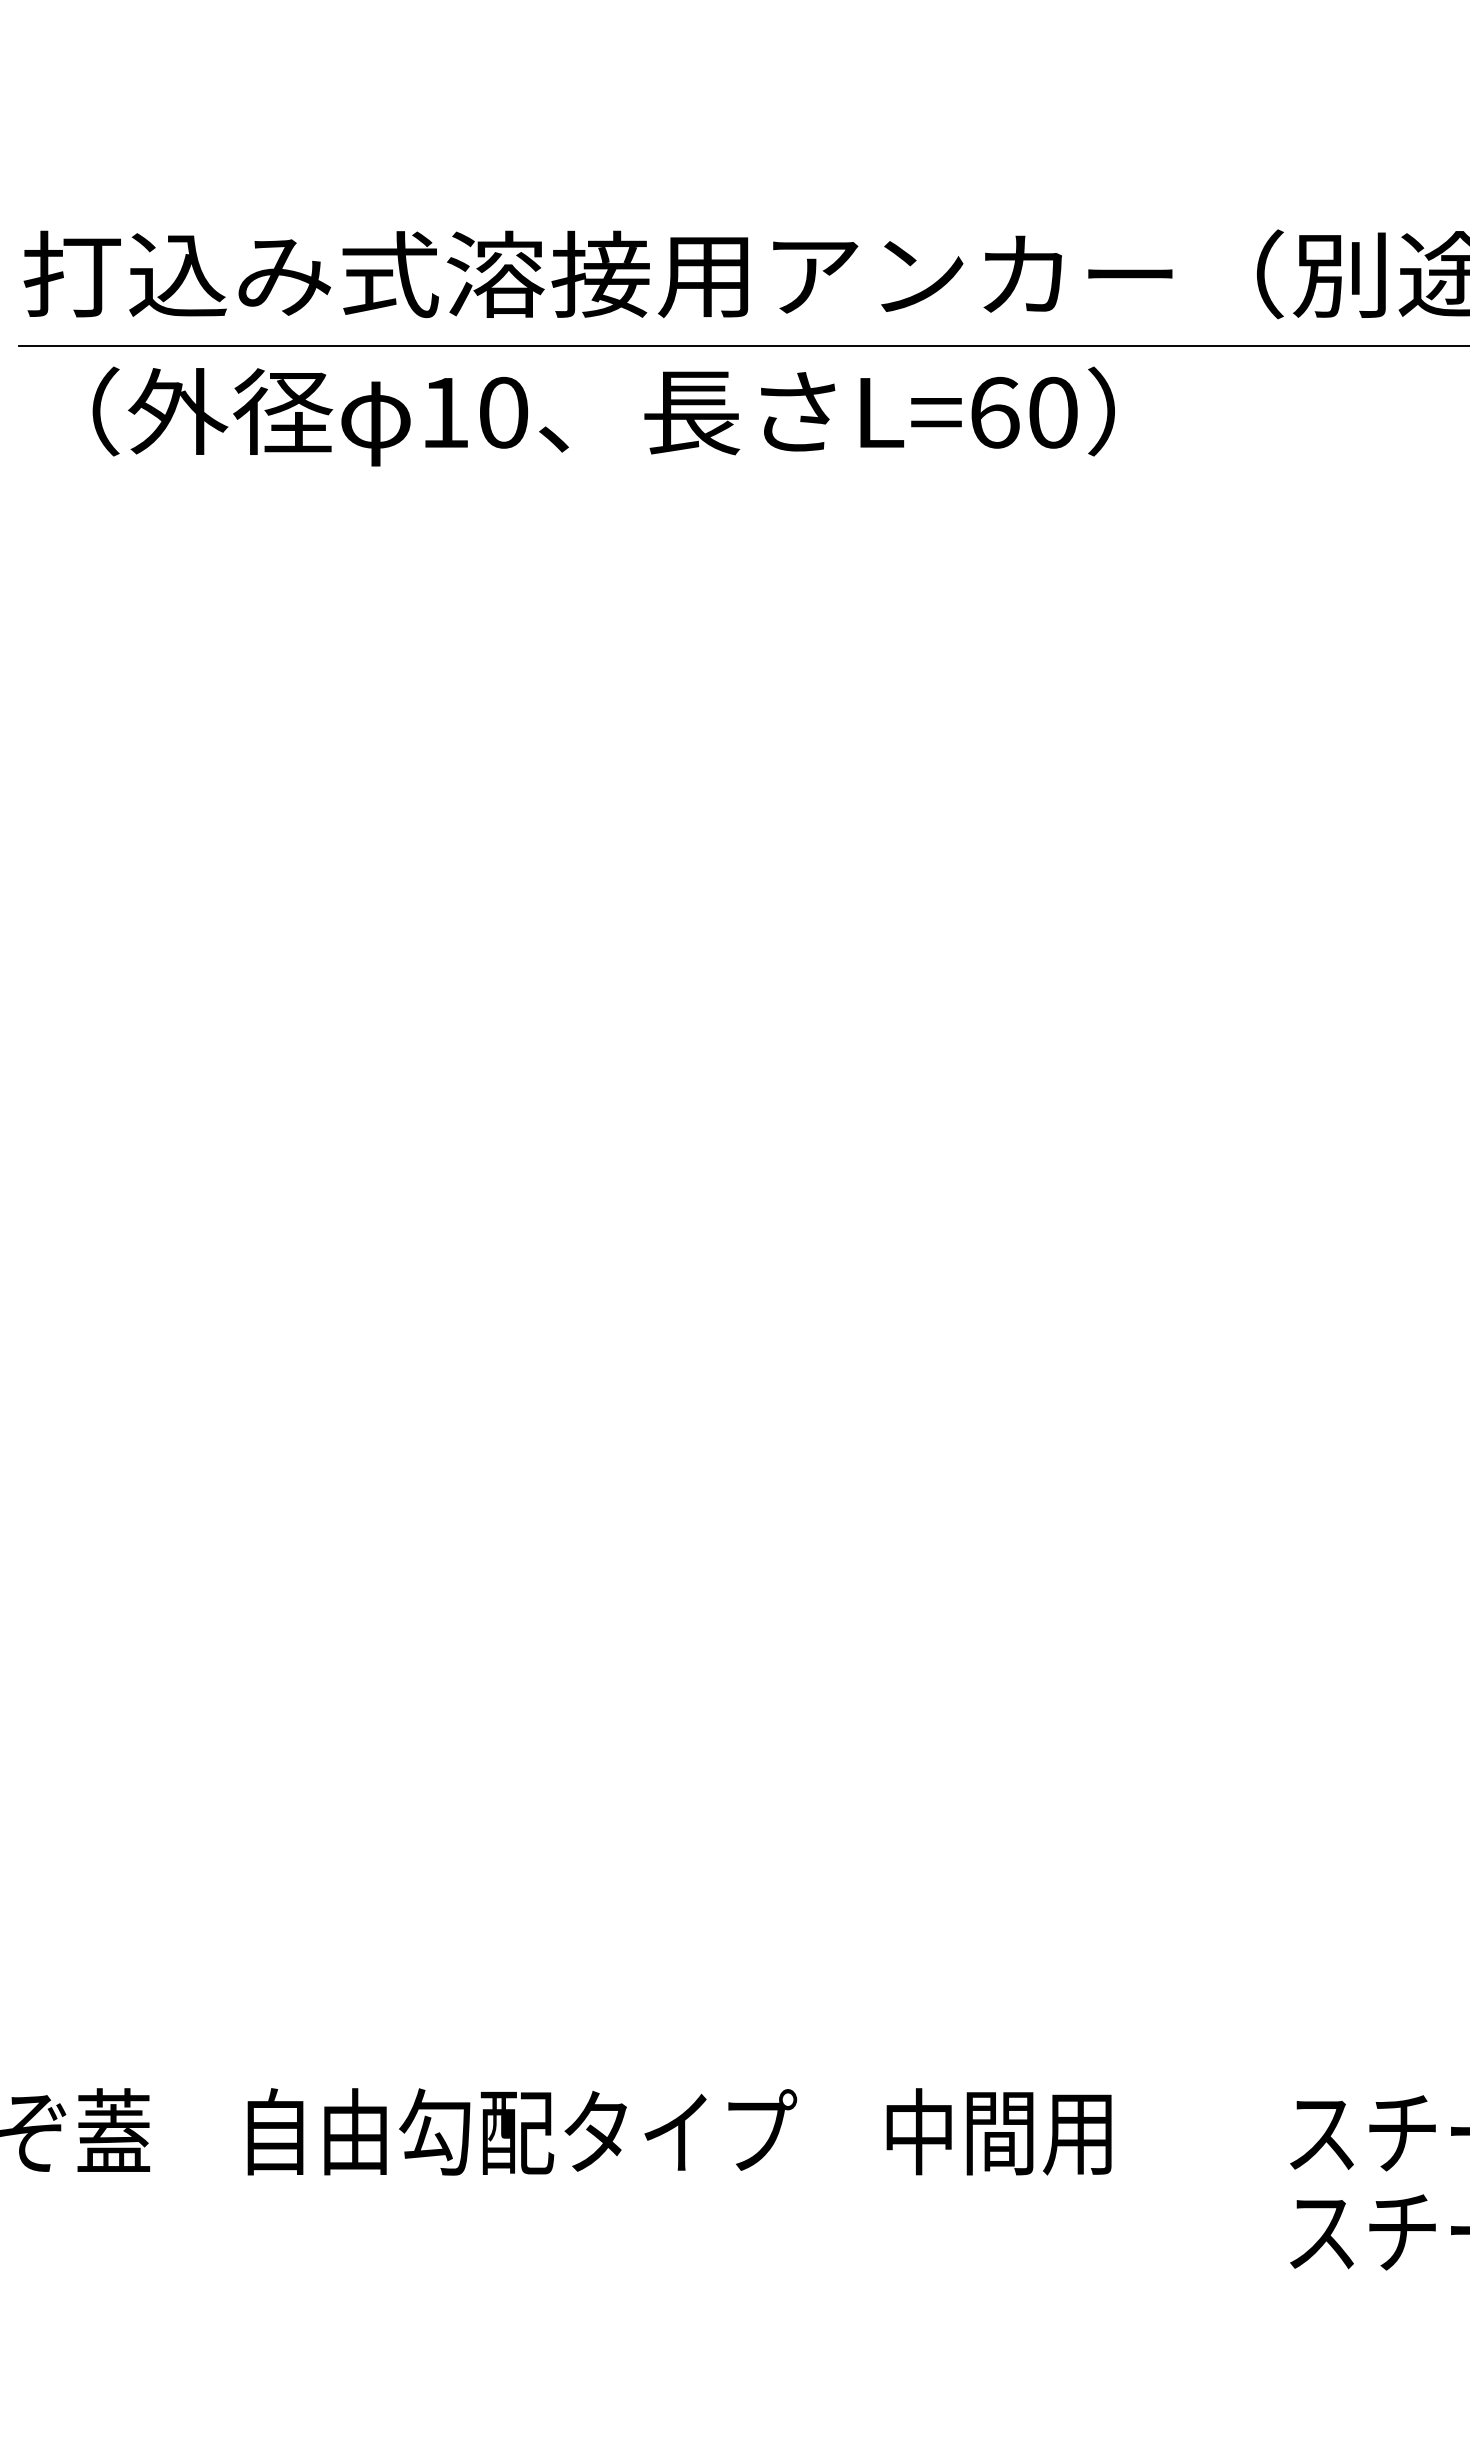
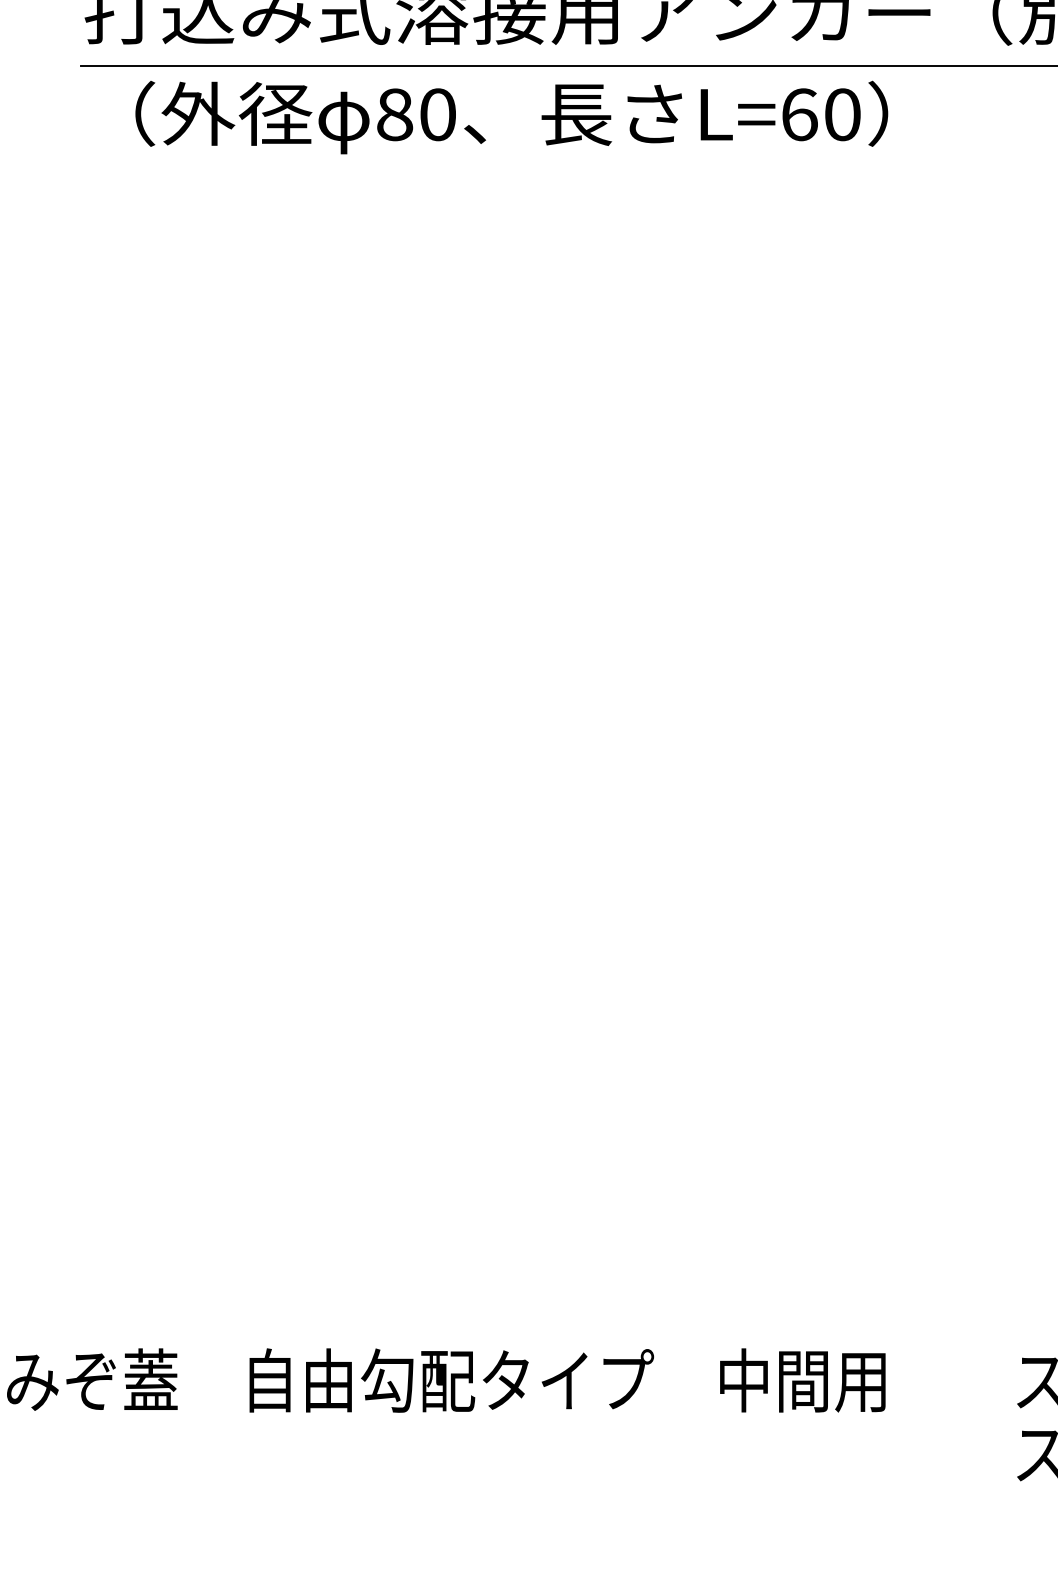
text: (445, 412) -> (395, 114), 10 -> 80

